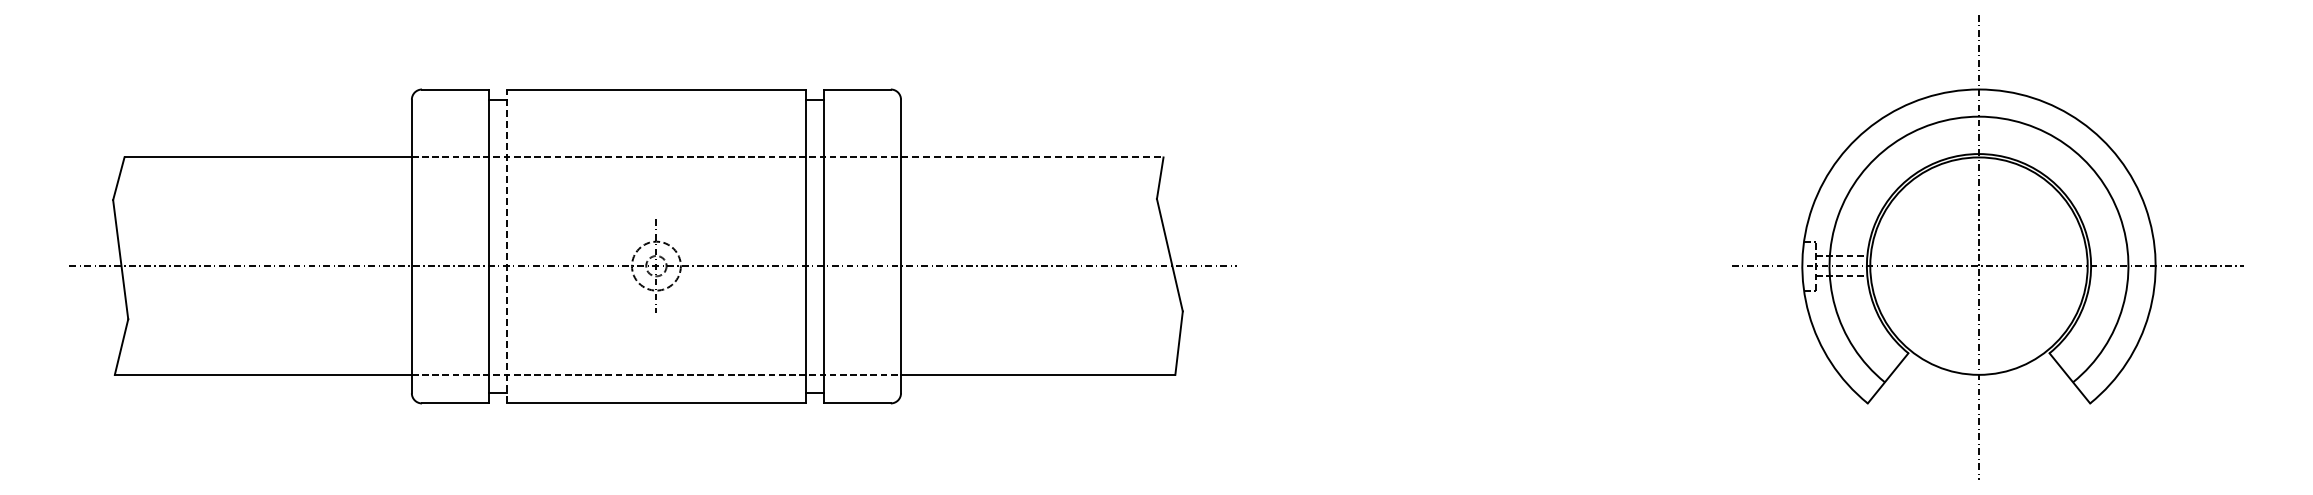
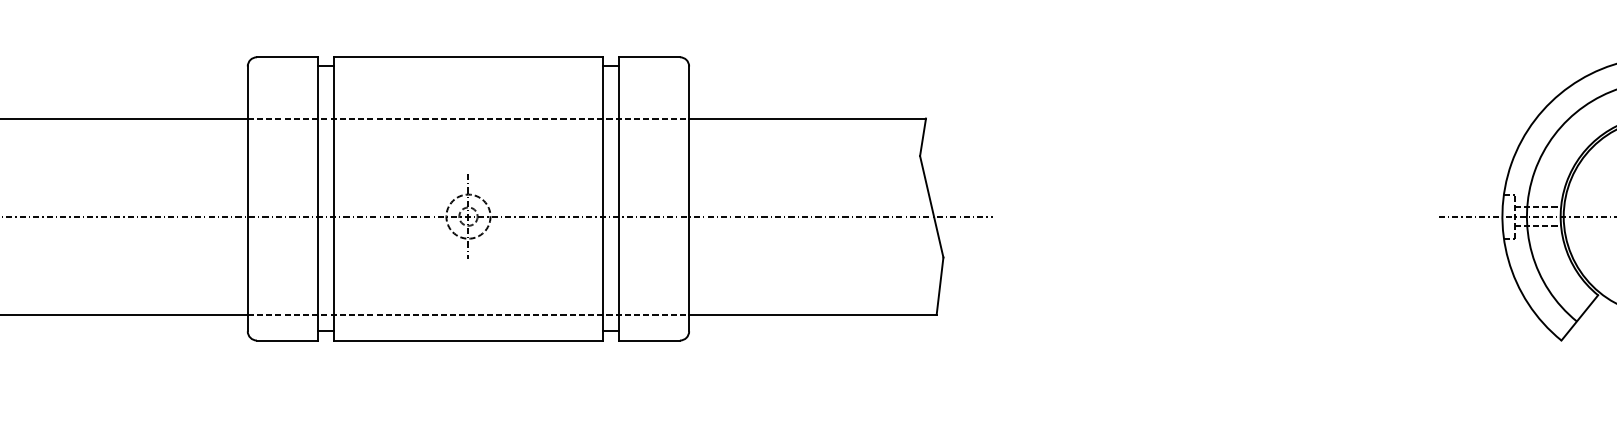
line: (1032, 157) -> (807, 118), dashed -> solid
line: (506, 246) -> (333, 198), dashed -> solid

